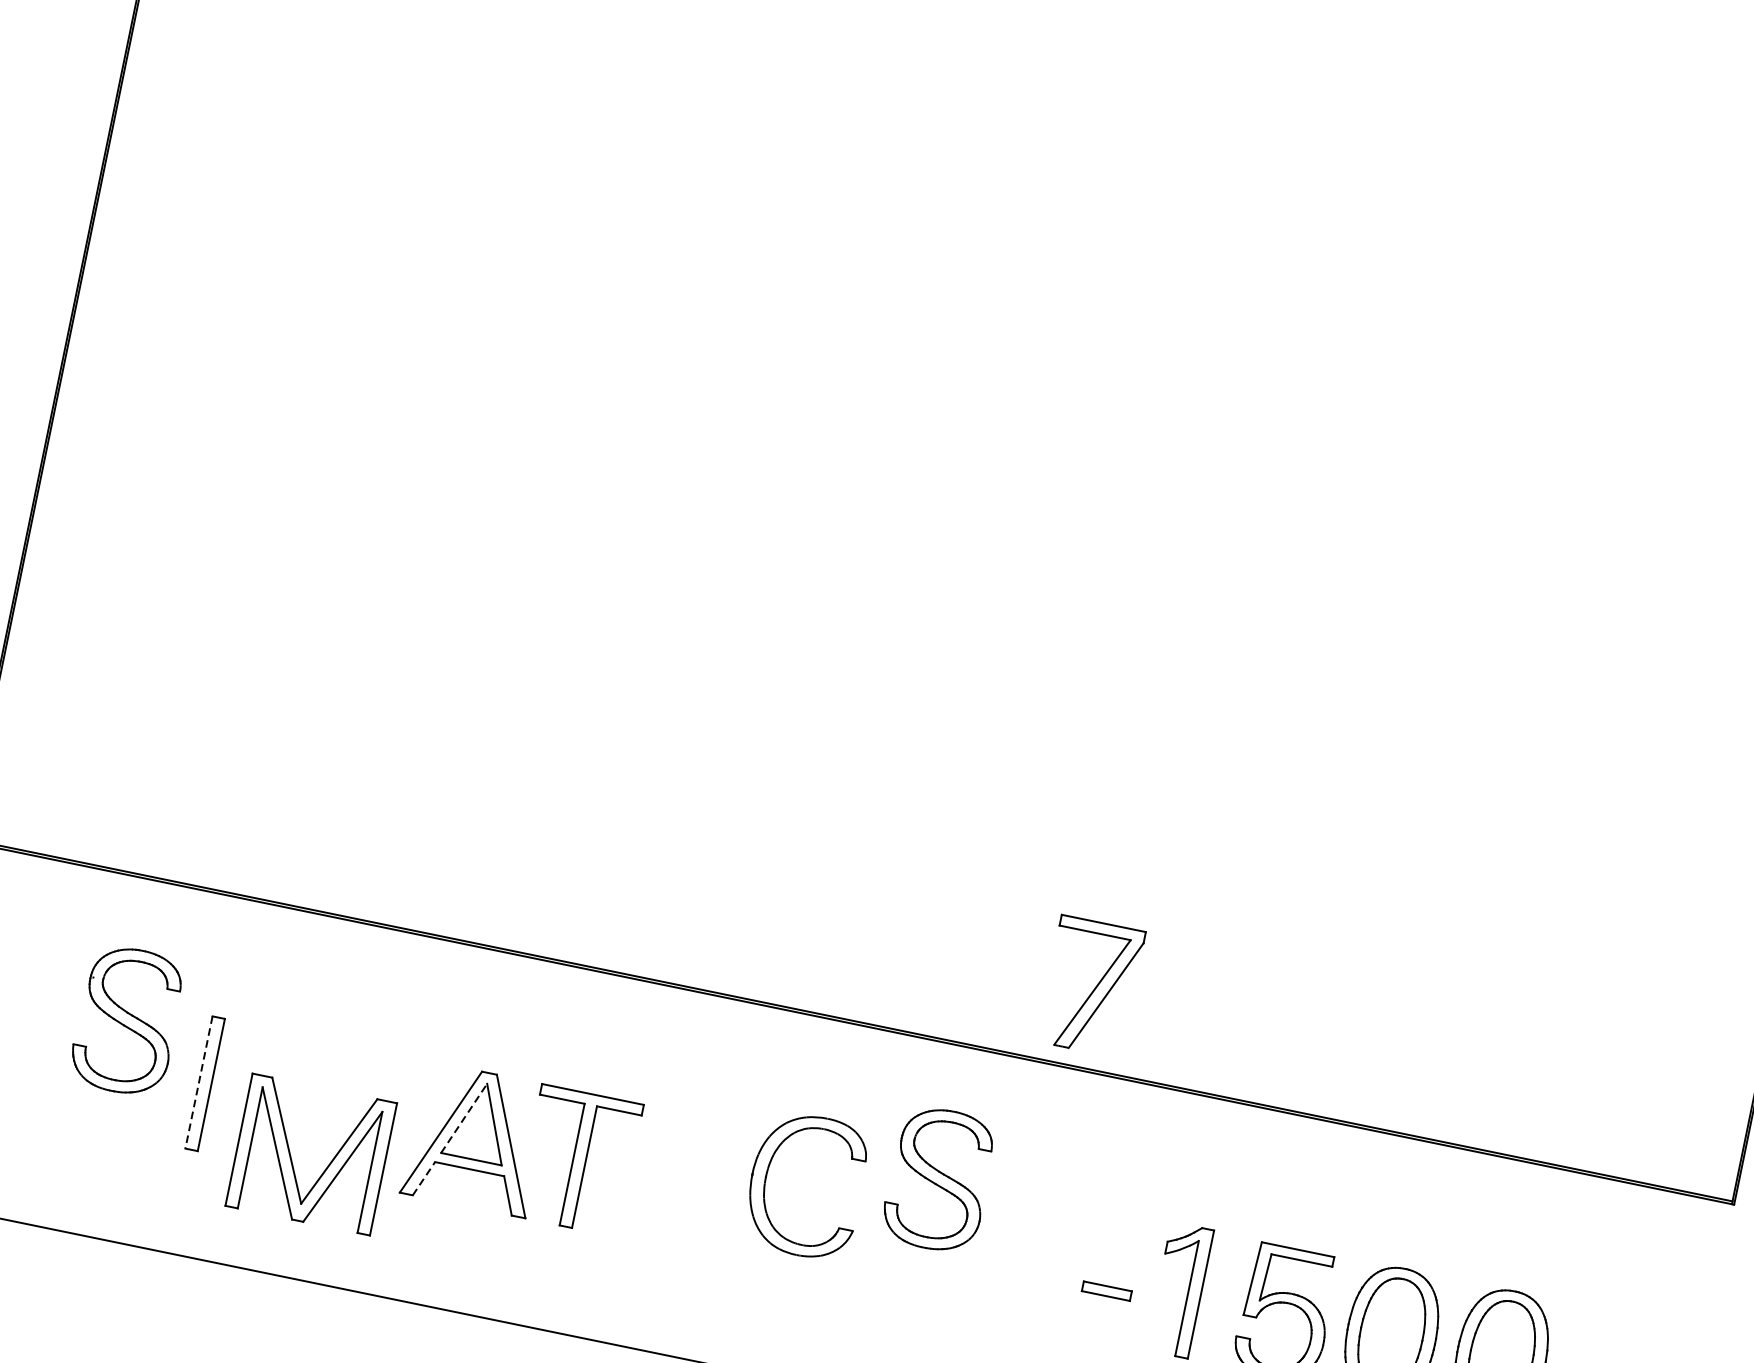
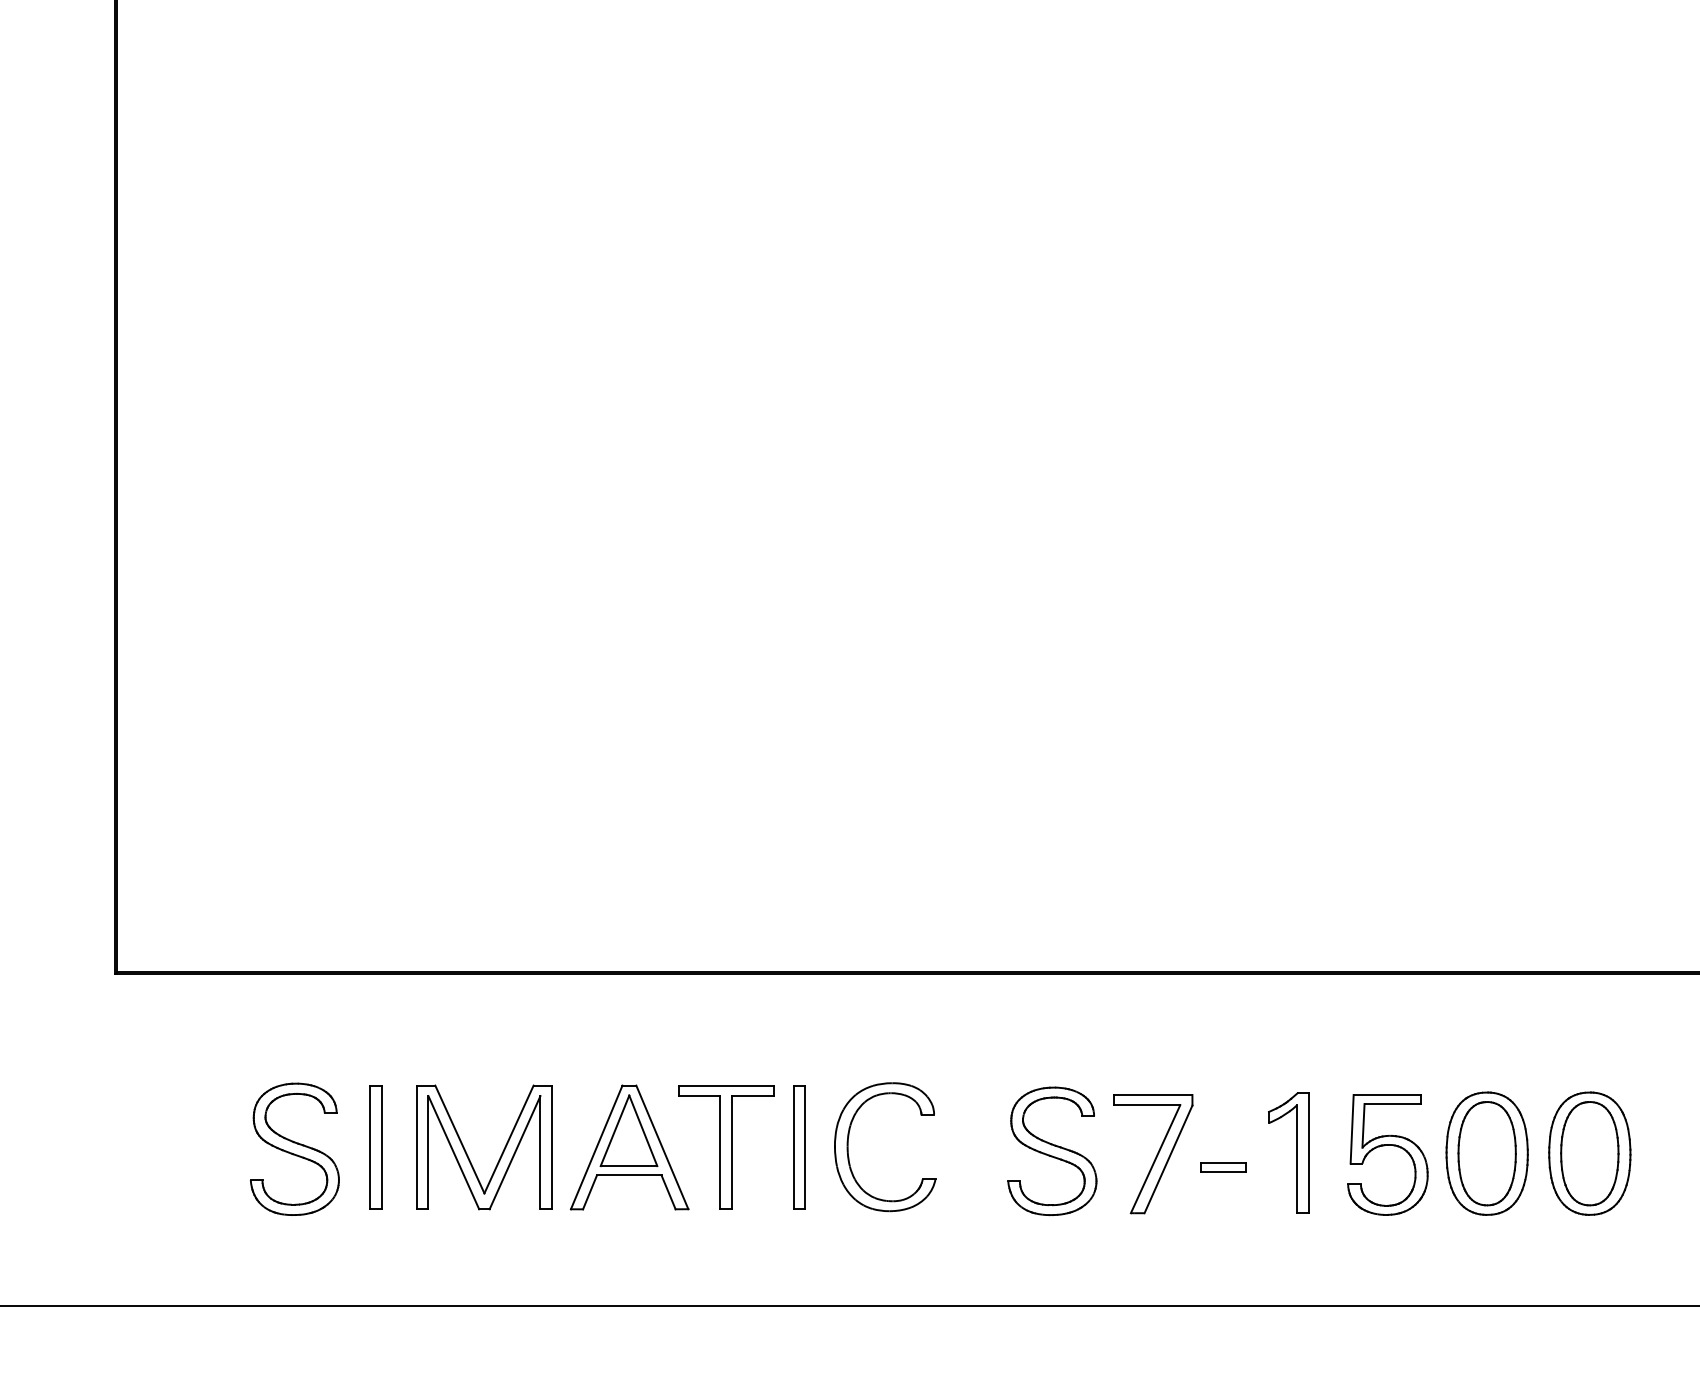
part: (1091, 987) -> (1153, 1154), moved
part: (127, 1019) -> (294, 1148), moved
line: (199, 1082) -> (370, 1147), dashed -> solid
line: (464, 1118) -> (615, 1130), dashed -> solid
part: (292, 1159) -> (468, 1155), moved
part: (657, 1176) -> (799, 1147), added
line: (424, 1177) -> (590, 1191), dashed -> solid
part: (766, 1177) -> (848, 1147), moved
part: (939, 1179) -> (1052, 1151), moved

